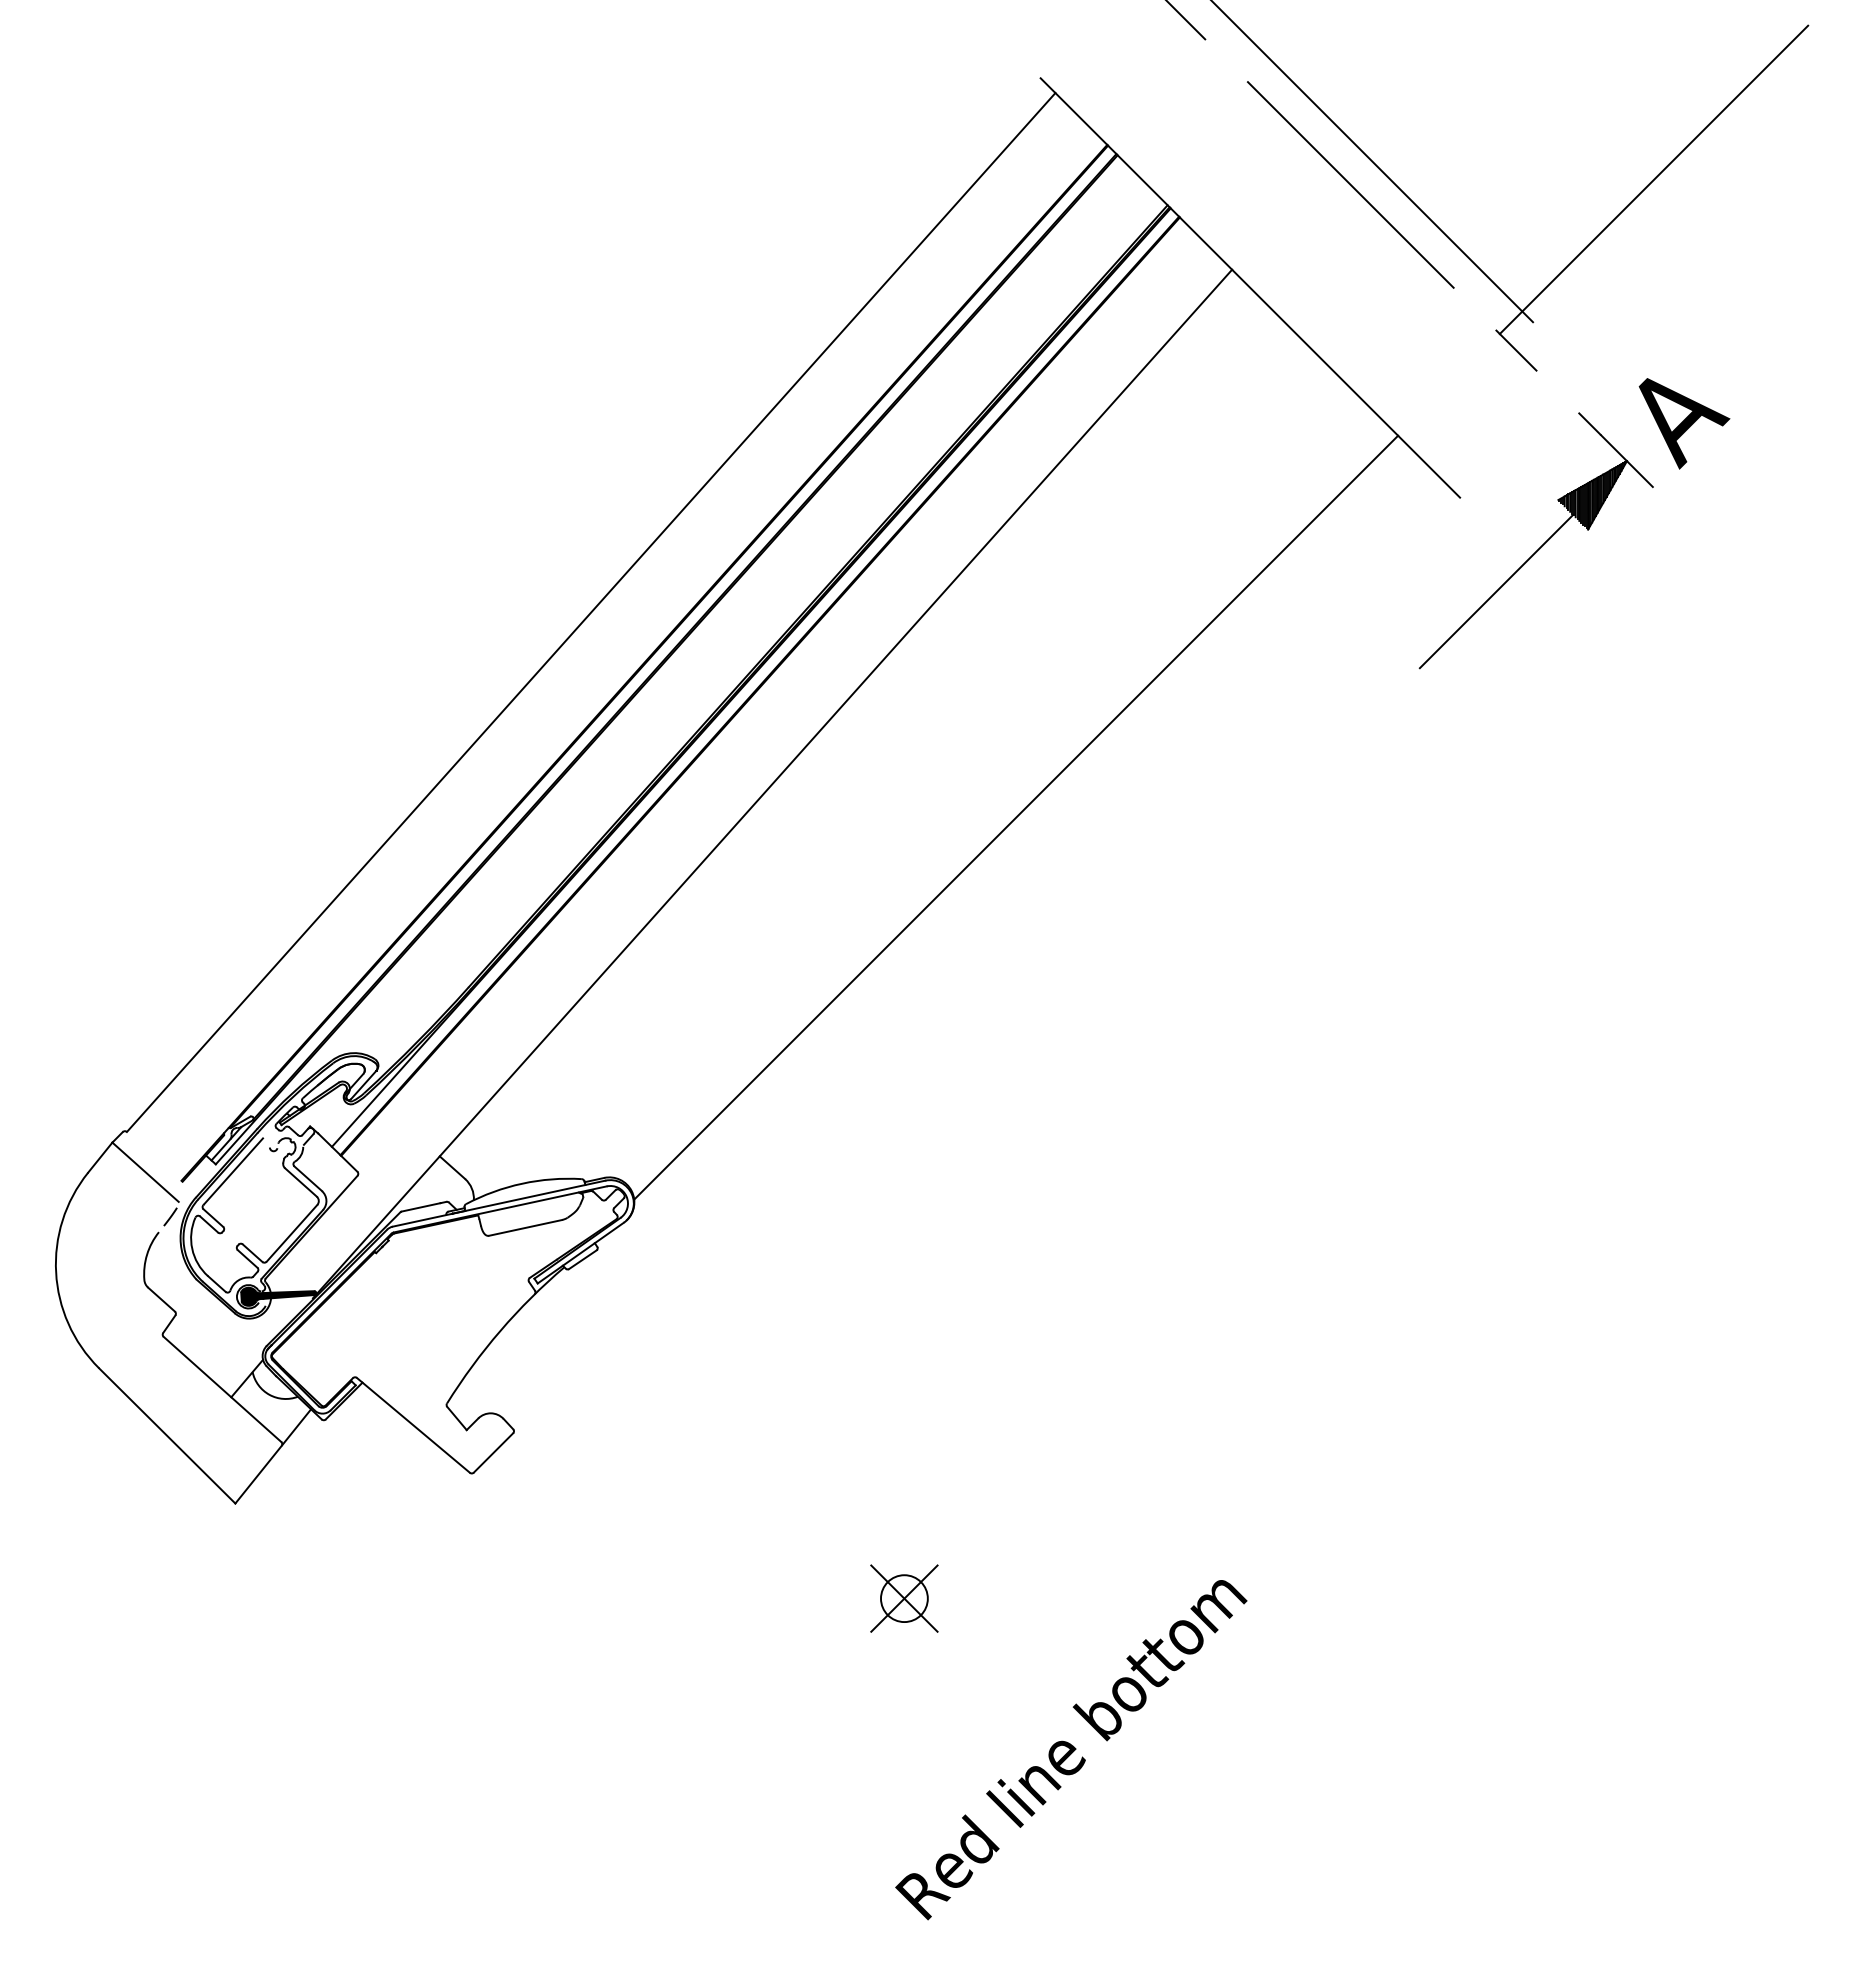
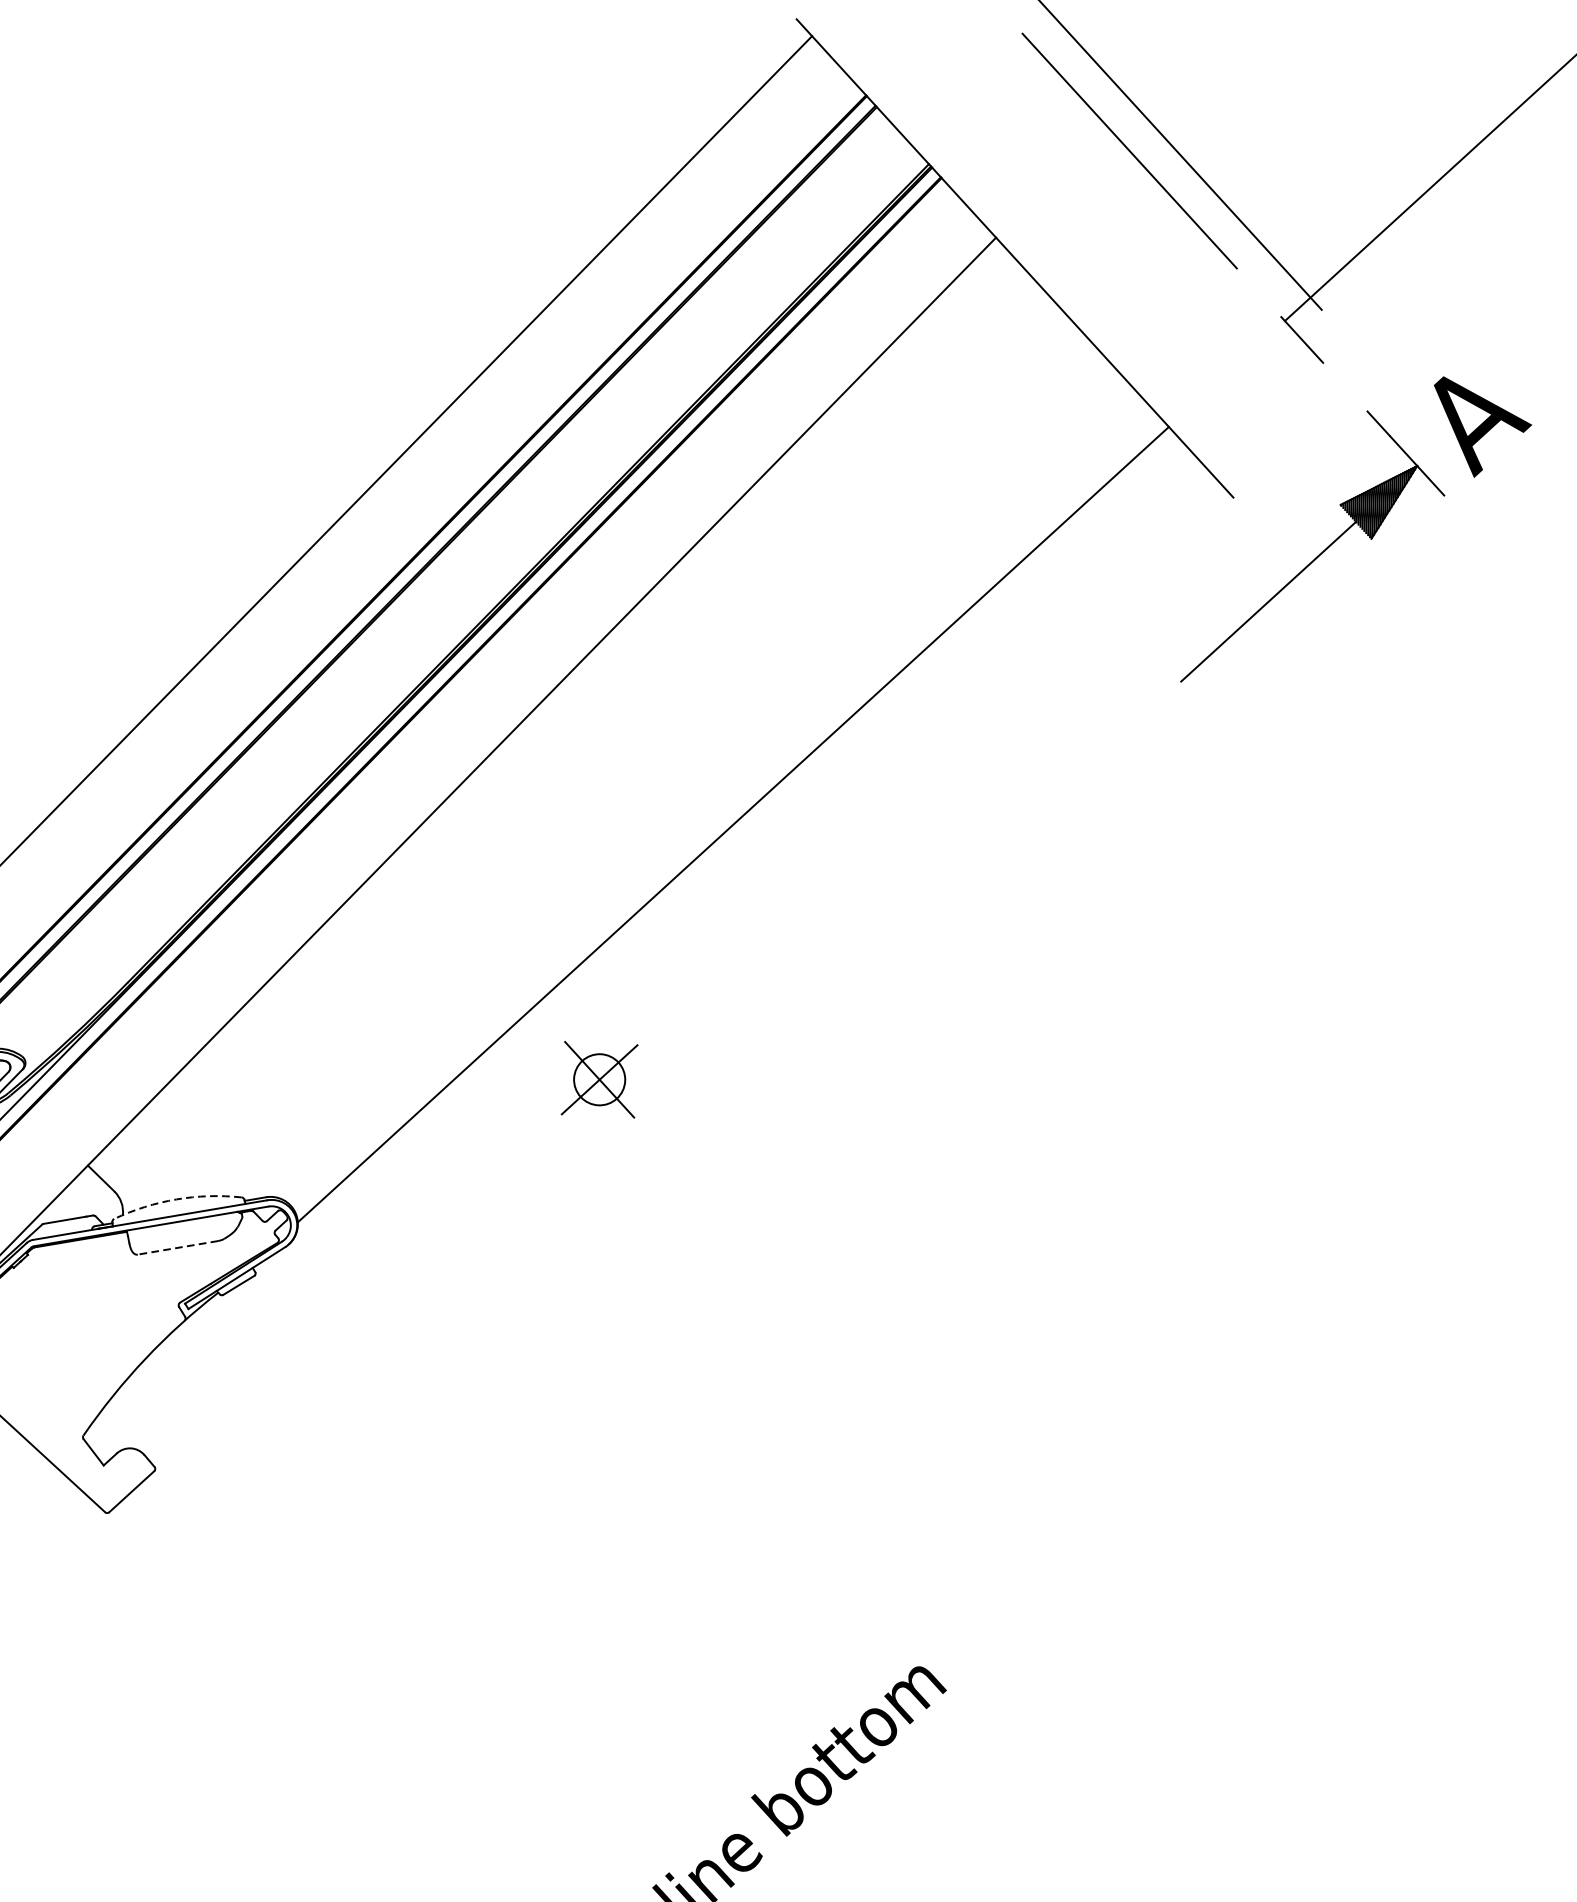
arc: (522, 1183) -> (176, 1199), solid -> dashed
line: (525, 1228) -> (177, 1248), solid -> dashed
part: (904, 1598) -> (599, 1079), moved

